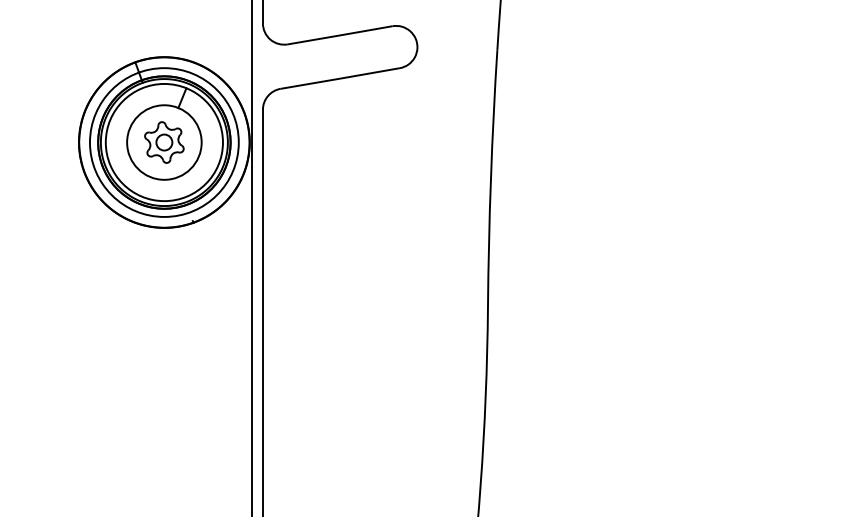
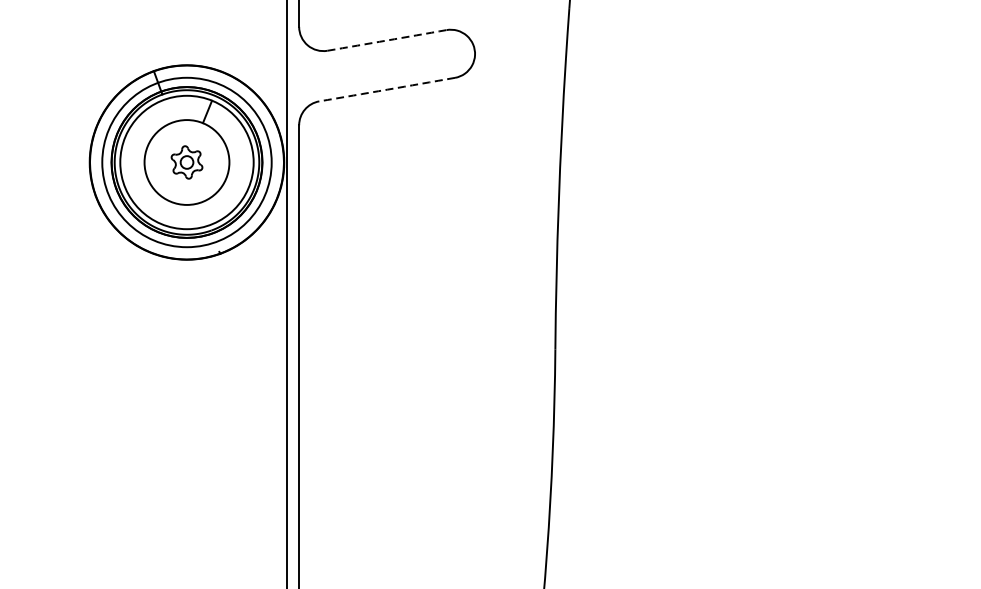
arc: (340, 35) -> (387, 40), solid -> dashed
arc: (340, 78) -> (387, 89), solid -> dashed
part: (164, 142) -> (187, 162), size x0.7

